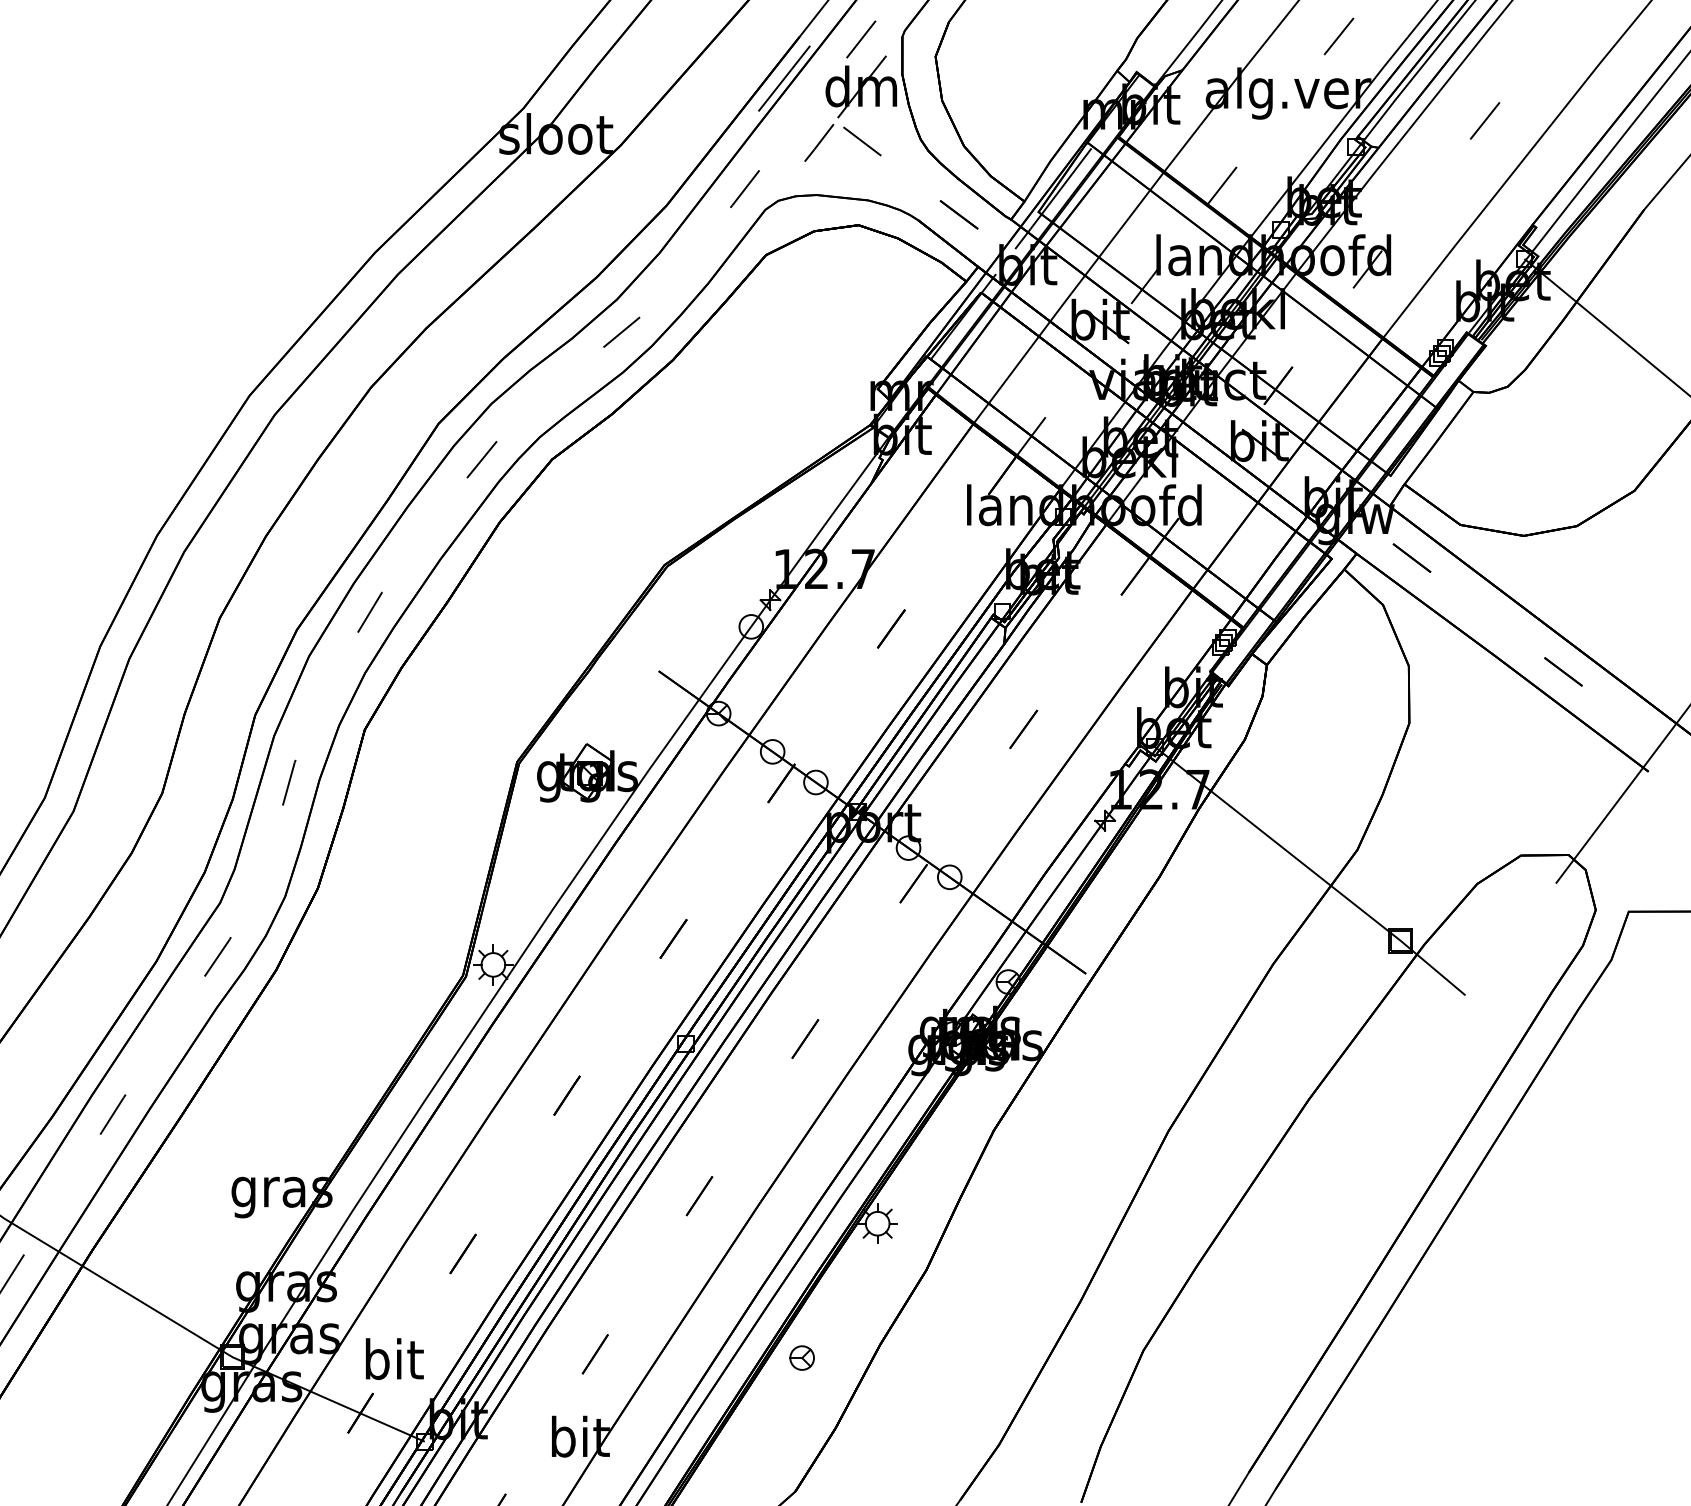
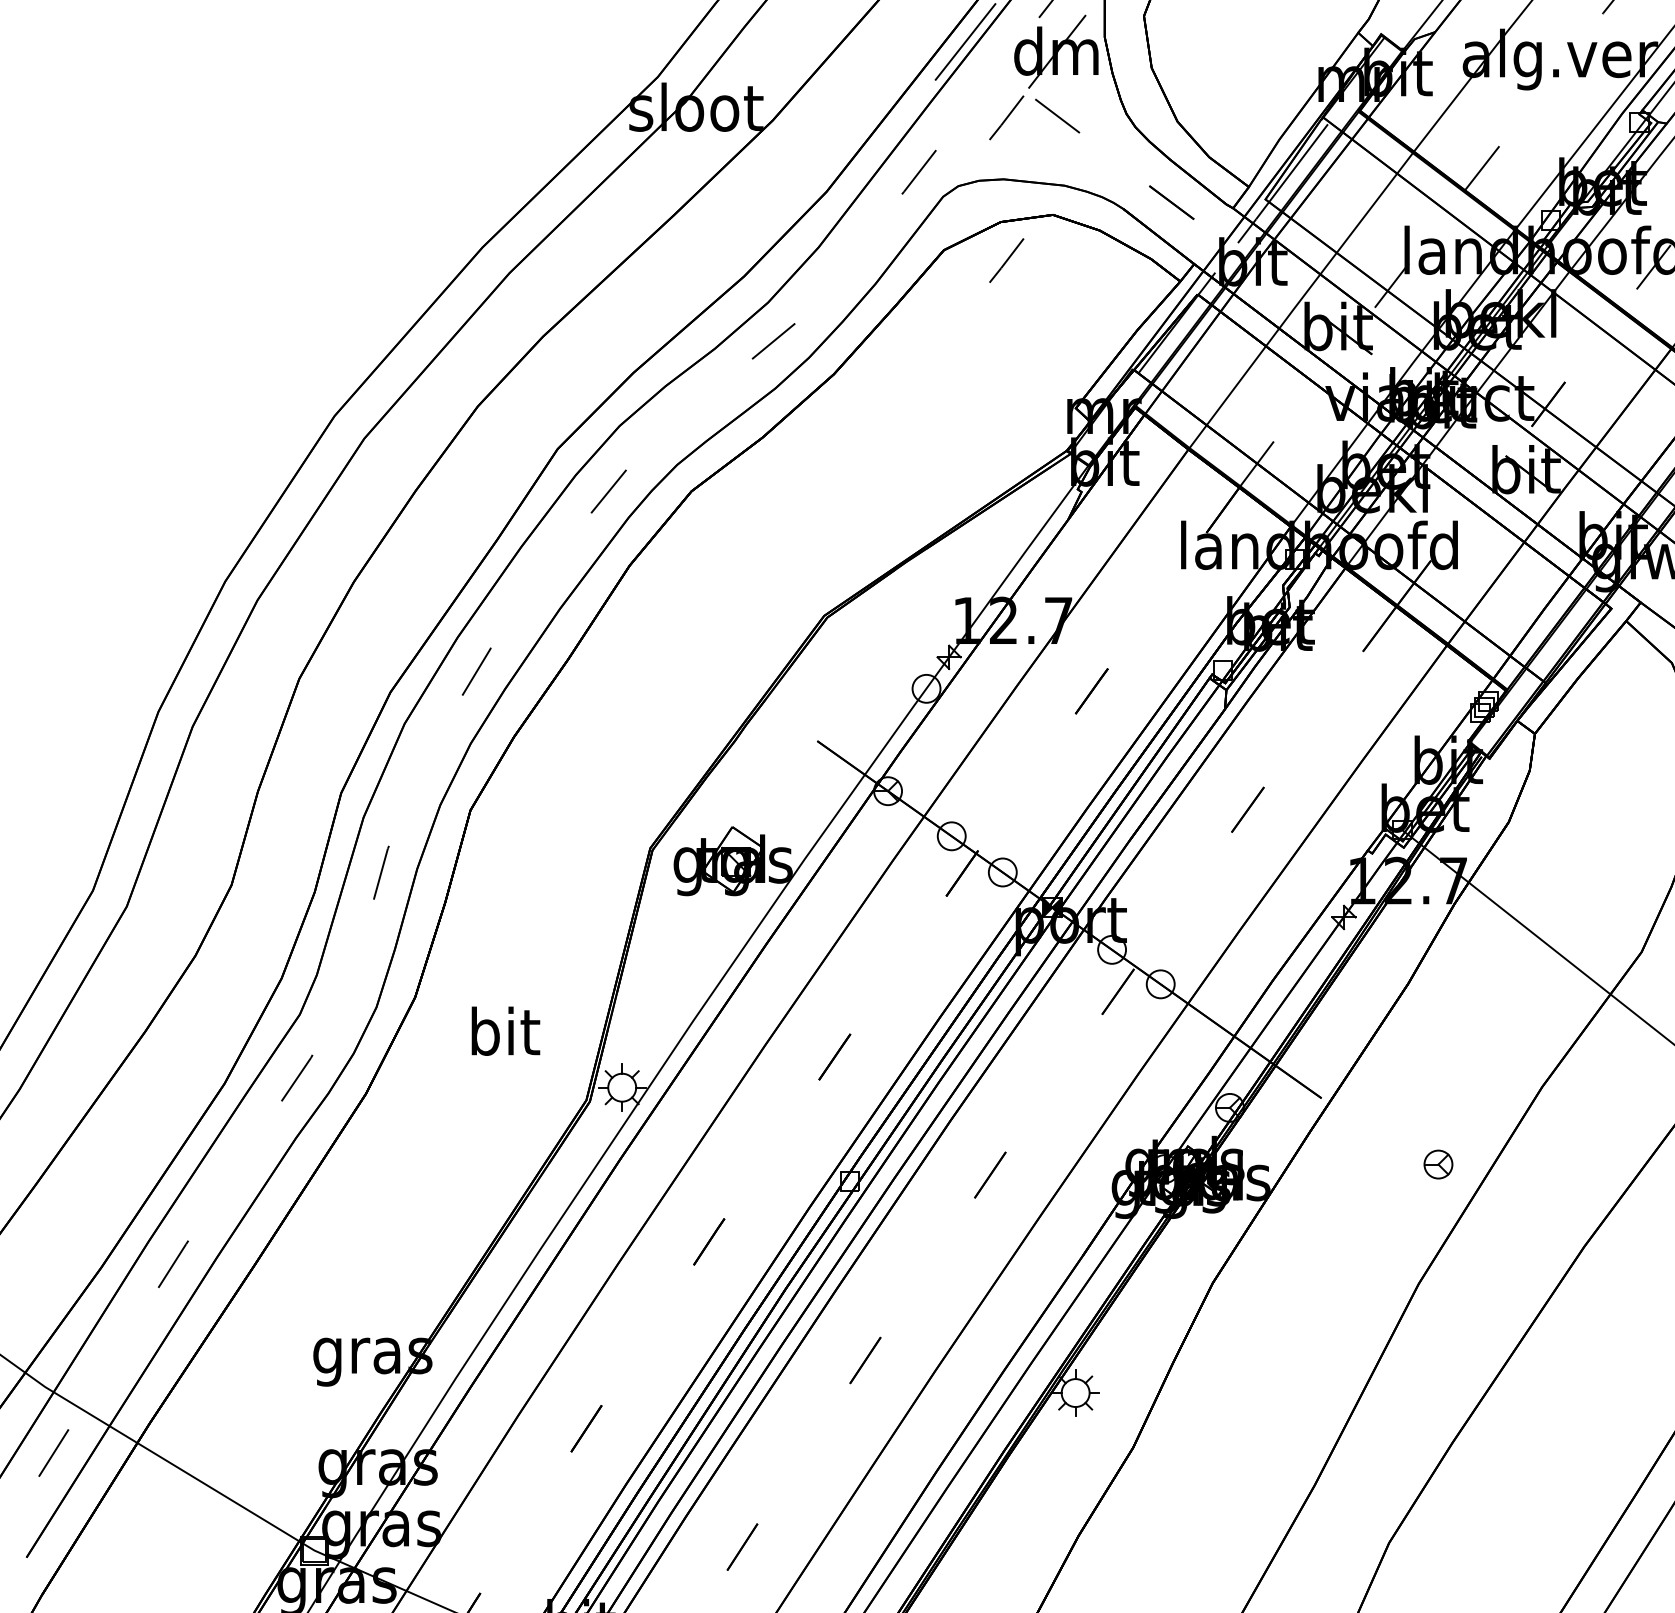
line: (819, 263) -> (1007, 260), added
part: (801, 1357) -> (1437, 1163), moved
text: (394, 1358) -> (505, 1030), moved

